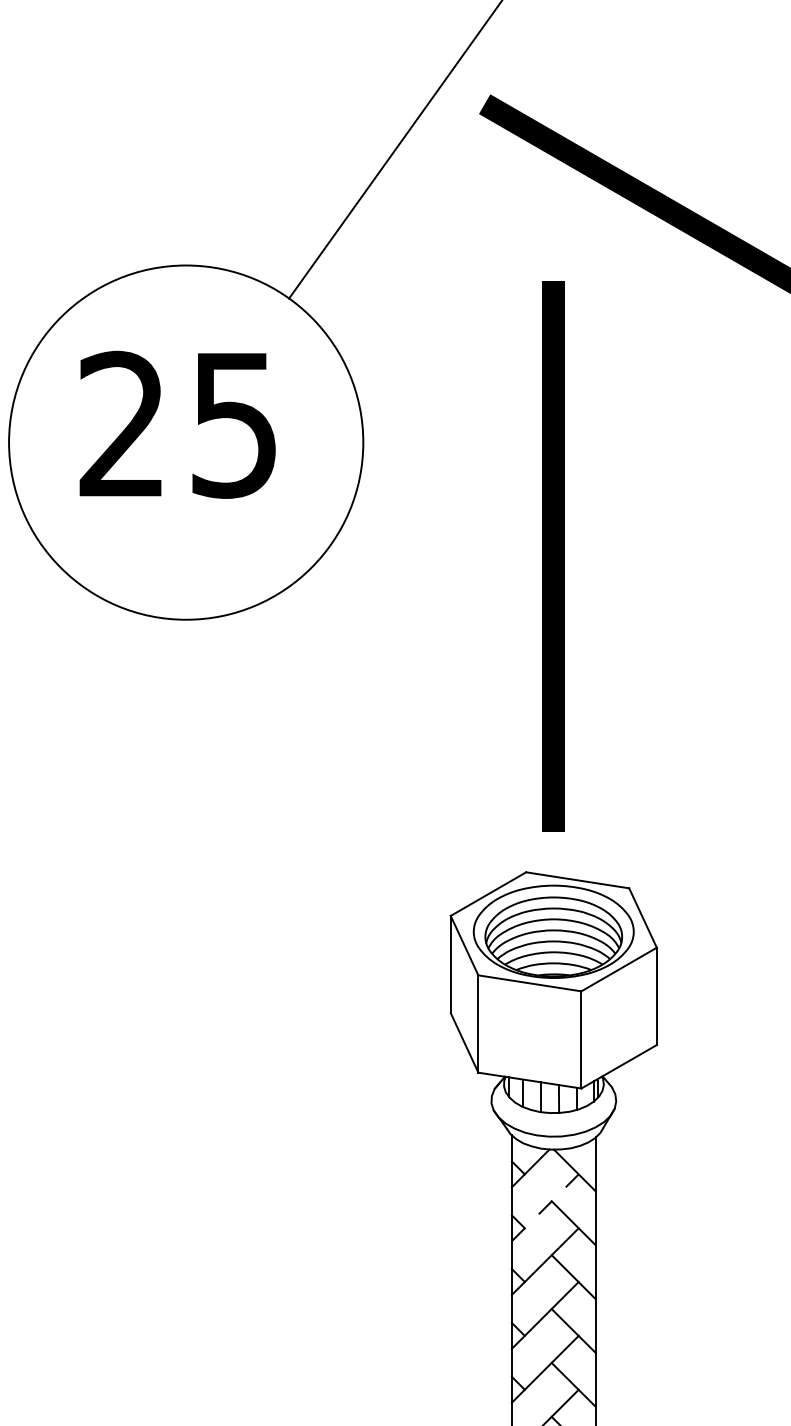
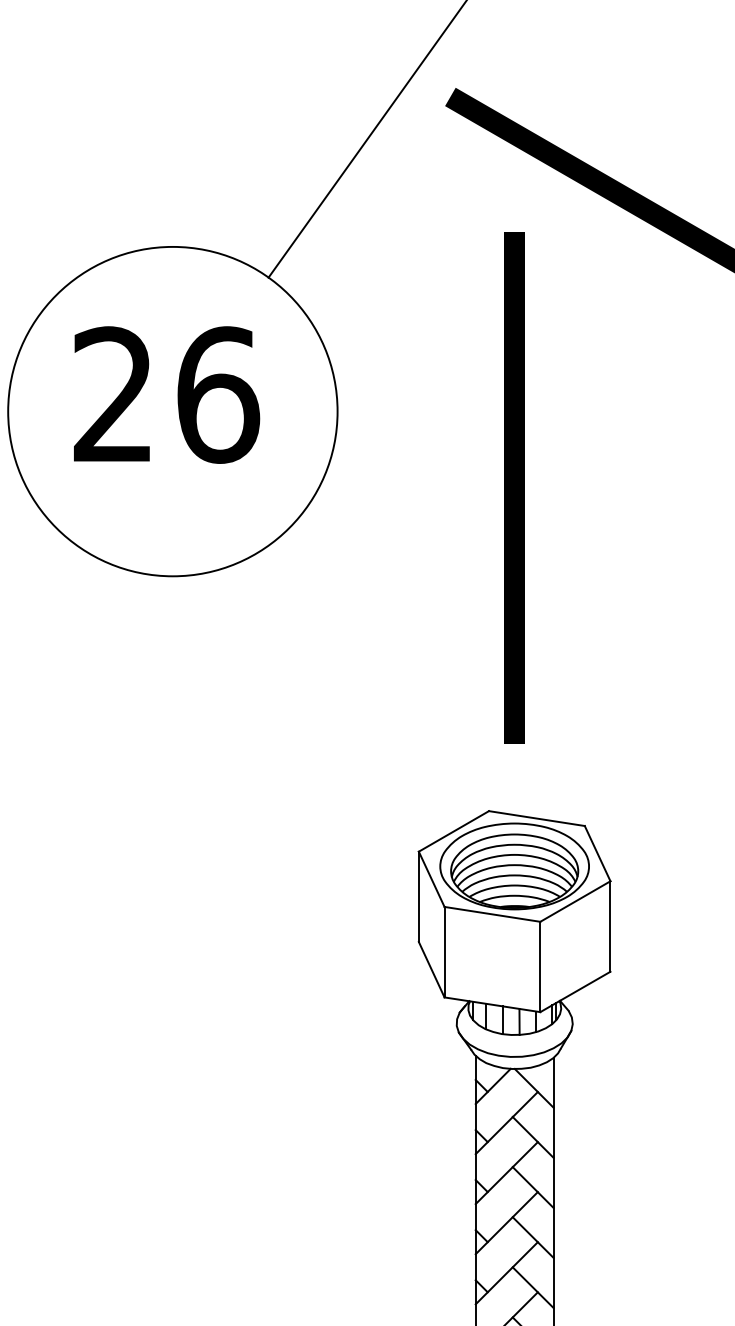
text: (235, 424) -> (218, 394), 25 -> 26
line: (553, 555) -> (514, 487), moved
line: (544, 1208) -> (506, 1123), dashed -> solid

